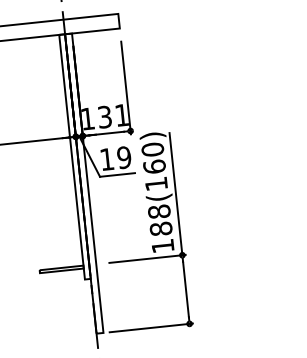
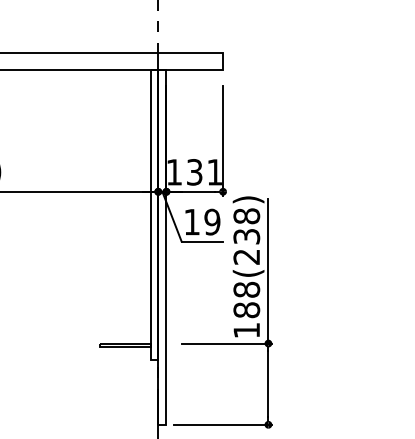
text: (154, 166) -> (246, 236), 188(160) -> 188(238)

